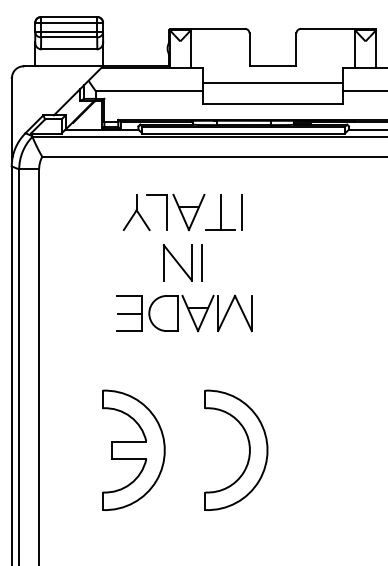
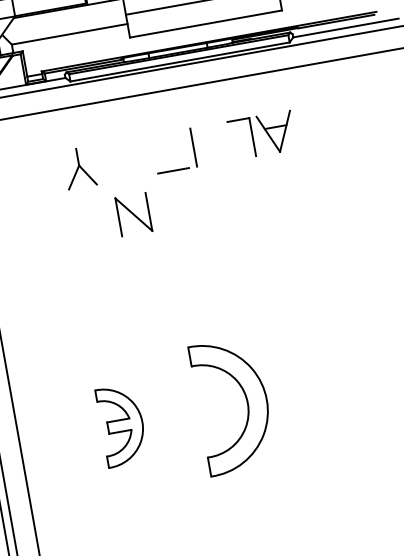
part: (175, 211) -> (261, 134), moved
line: (220, 212) -> (170, 151), removed
line: (202, 262) -> (160, 209), removed
part: (184, 313) -> (150, 268), removed
part: (133, 449) -> (121, 424), size x0.6

